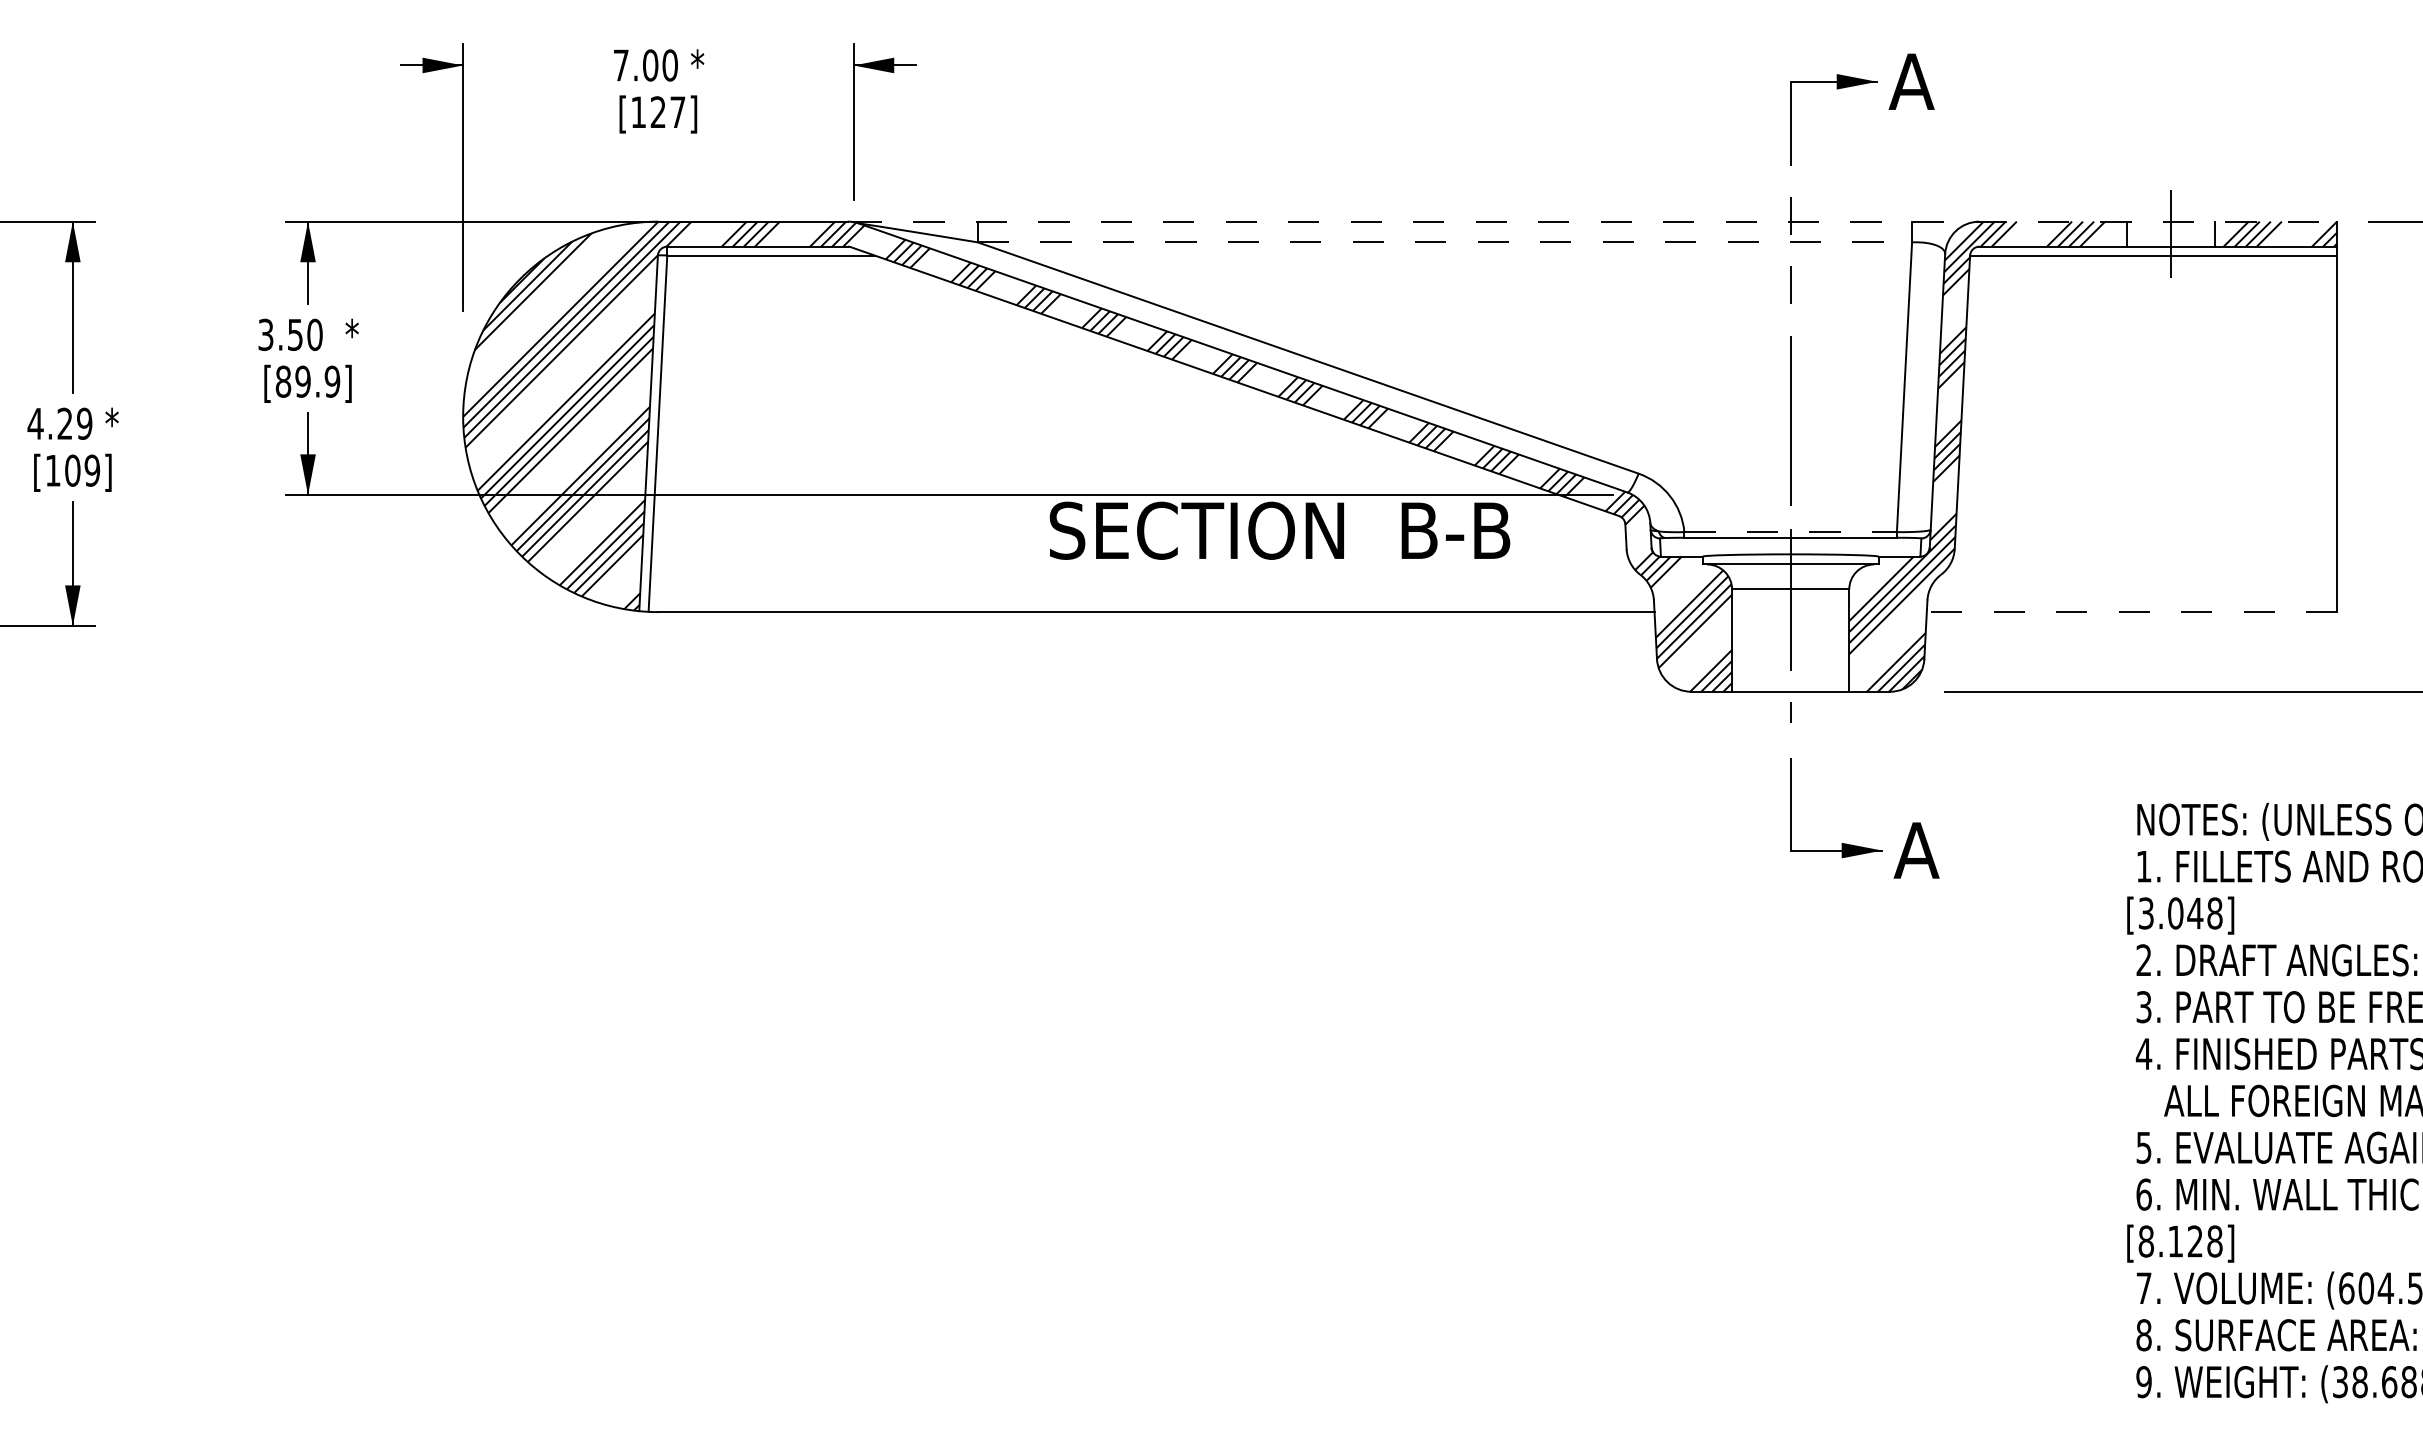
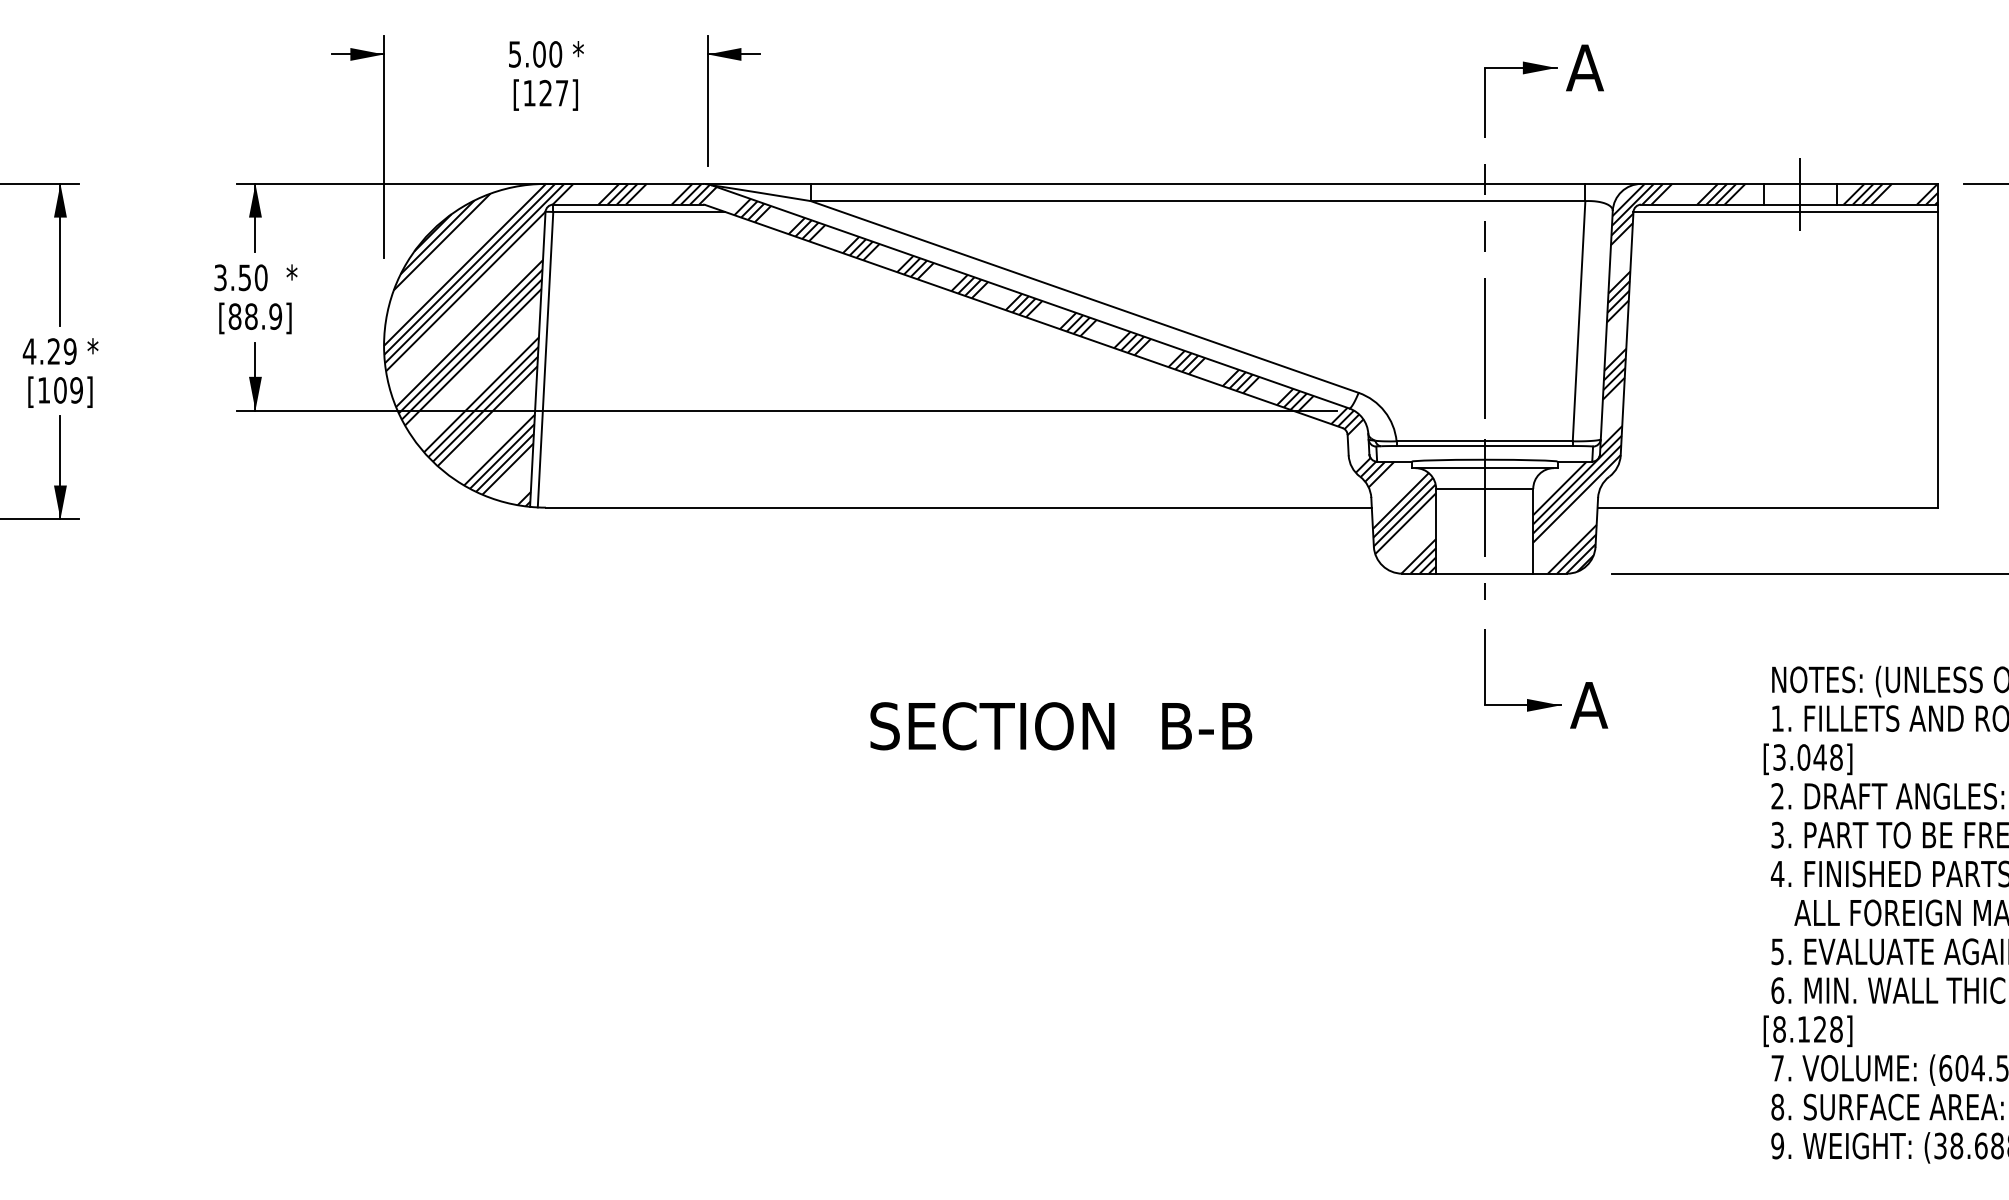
text: (620, 65) -> (514, 54), 7.00 -> 5.00
line: (1594, 221) -> (1322, 183), dashed -> solid
line: (1445, 242) -> (1198, 201), dashed -> solid
text: (302, 381) -> (250, 316), [89.9] -> [88.9]
text: (1279, 530) -> (1060, 726), moved
line: (1791, 532) -> (1485, 441), dashed -> solid
line: (2131, 612) -> (1767, 507), dashed -> solid

